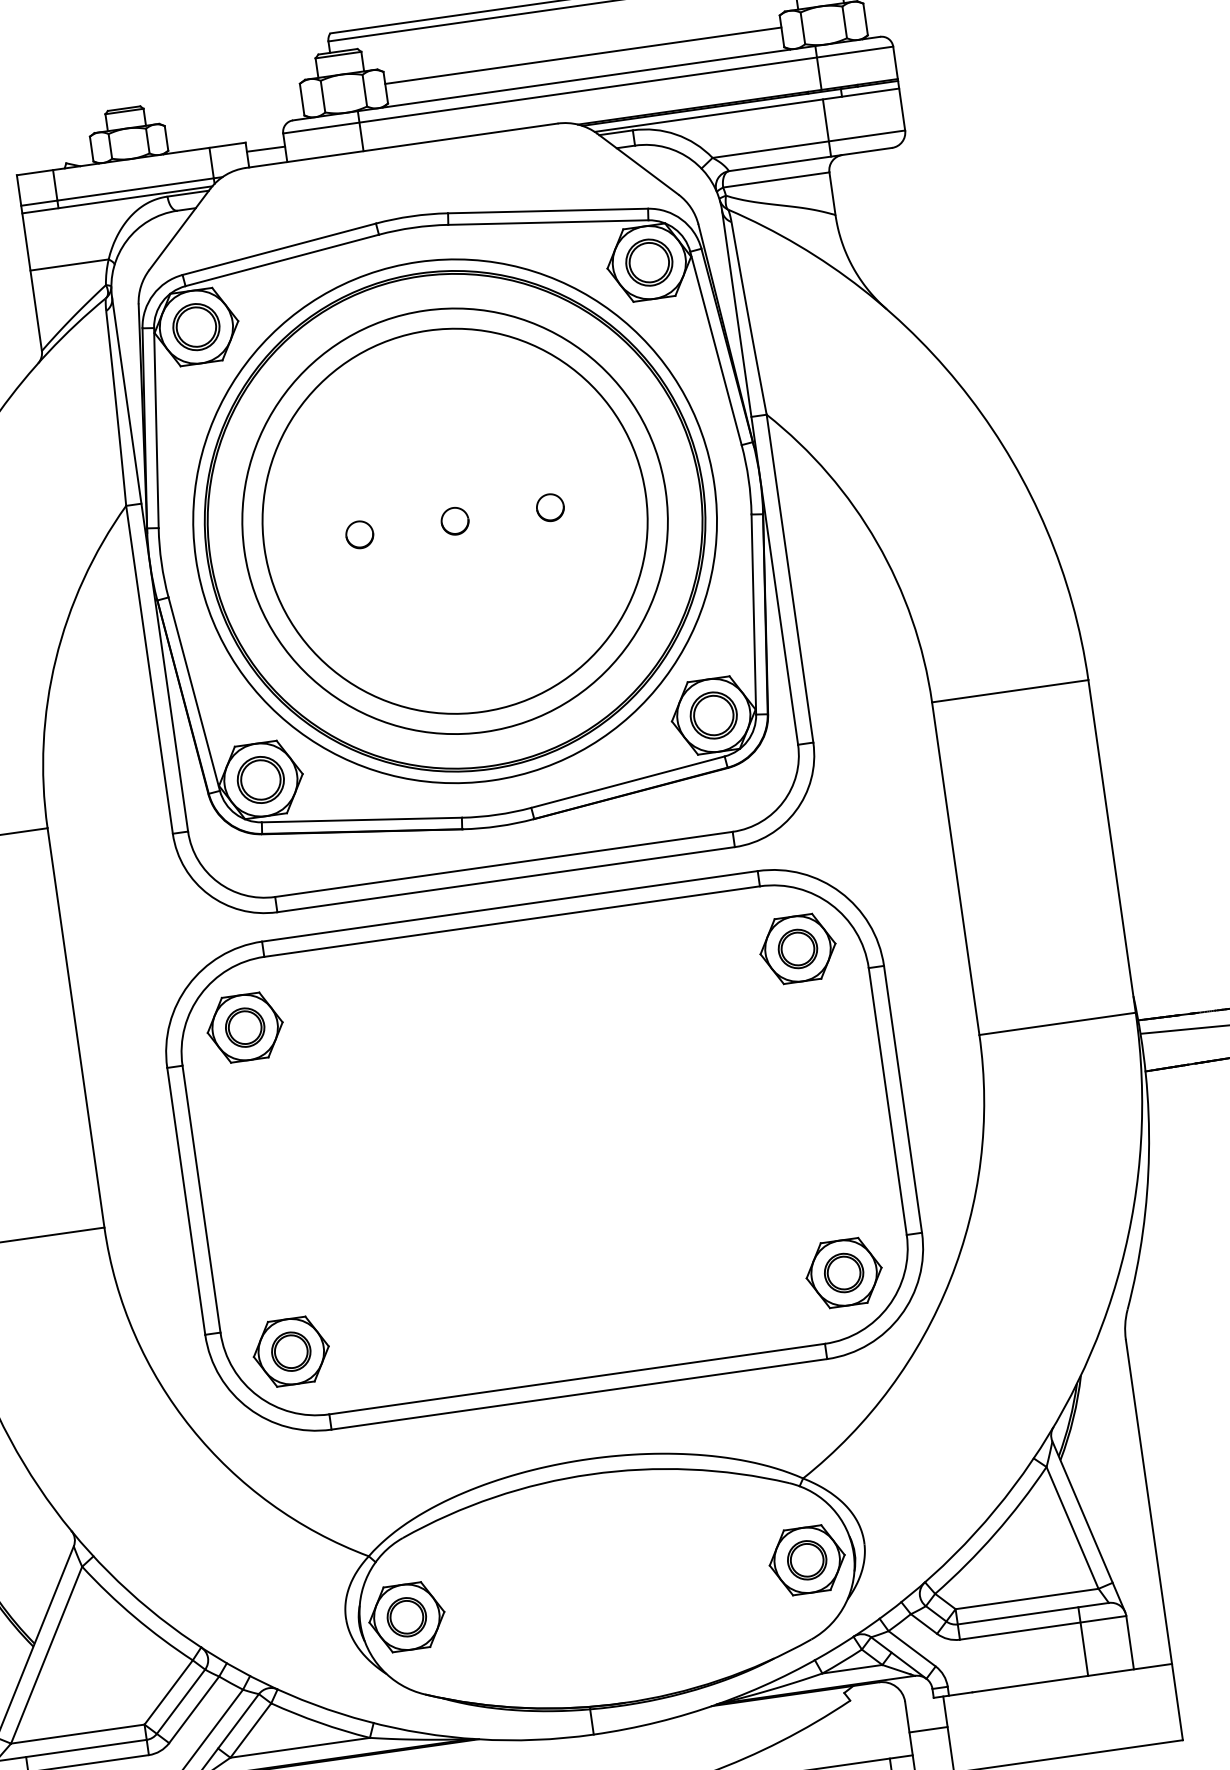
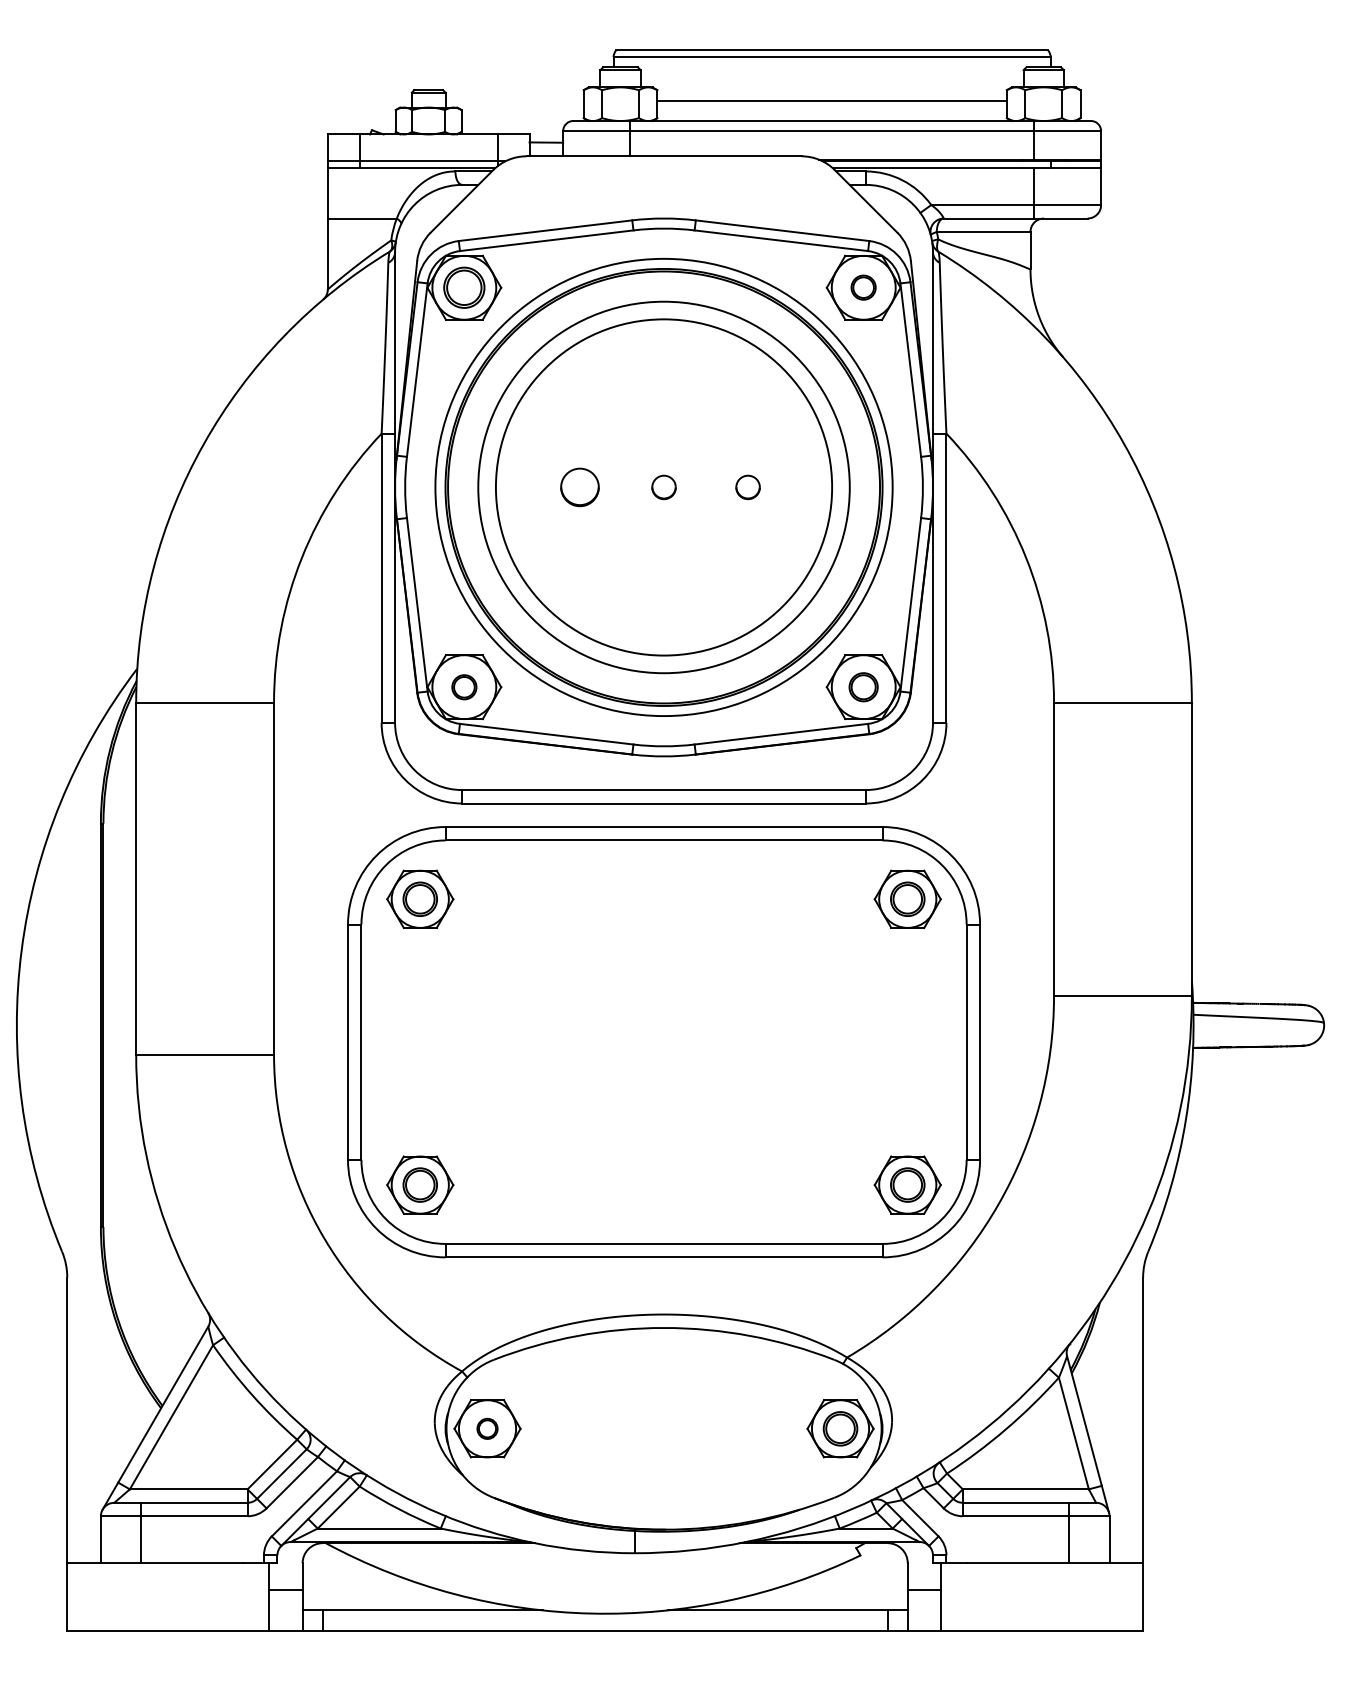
part: (649, 262) -> (863, 287), size x0.6
part: (359, 534) -> (579, 487), size x1.6
part: (713, 715) -> (863, 687), size x0.7
part: (261, 780) -> (464, 687), size x0.6
part: (406, 1616) -> (487, 1428), size x0.6

